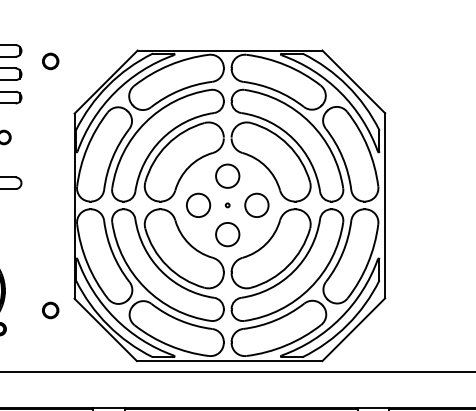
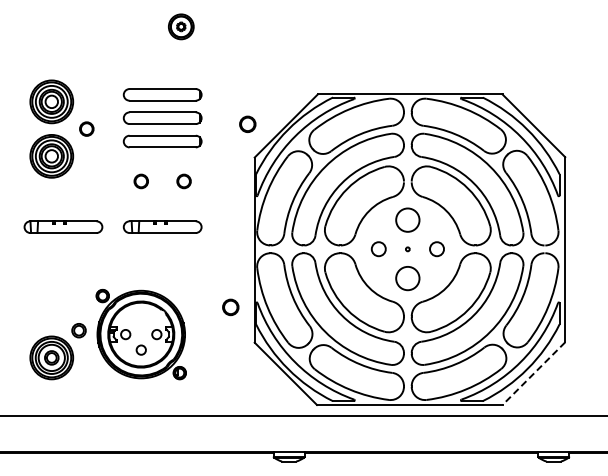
circle: (50, 60) -> (247, 123), moved
circle: (198, 204) -> (378, 248), size x0.6
circle: (256, 204) -> (436, 248), size x0.6
part: (50, 310) -> (230, 307), moved
line: (353, 330) -> (533, 374), solid -> dashed

